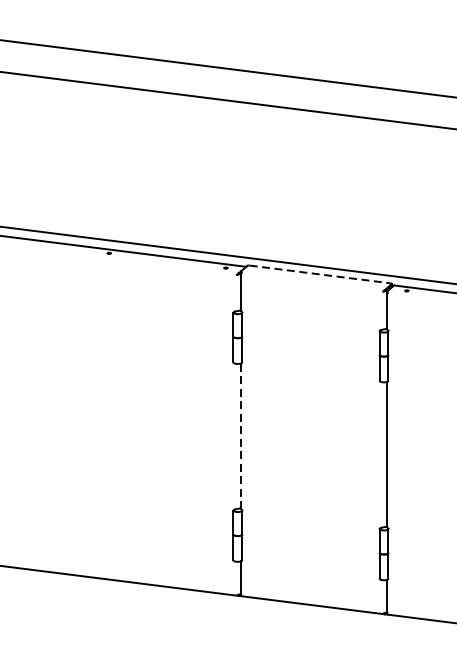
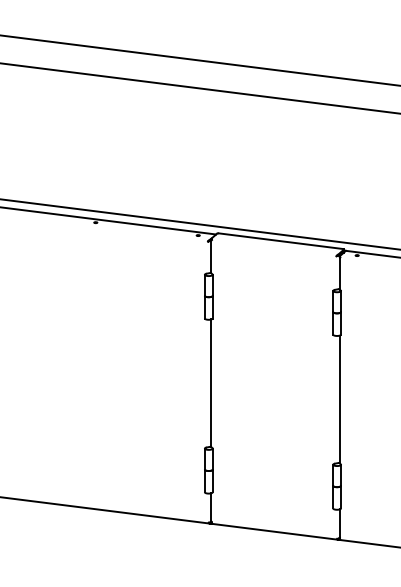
line: (320, 274) -> (281, 241), dashed -> solid
line: (241, 436) -> (211, 383), dashed -> solid

